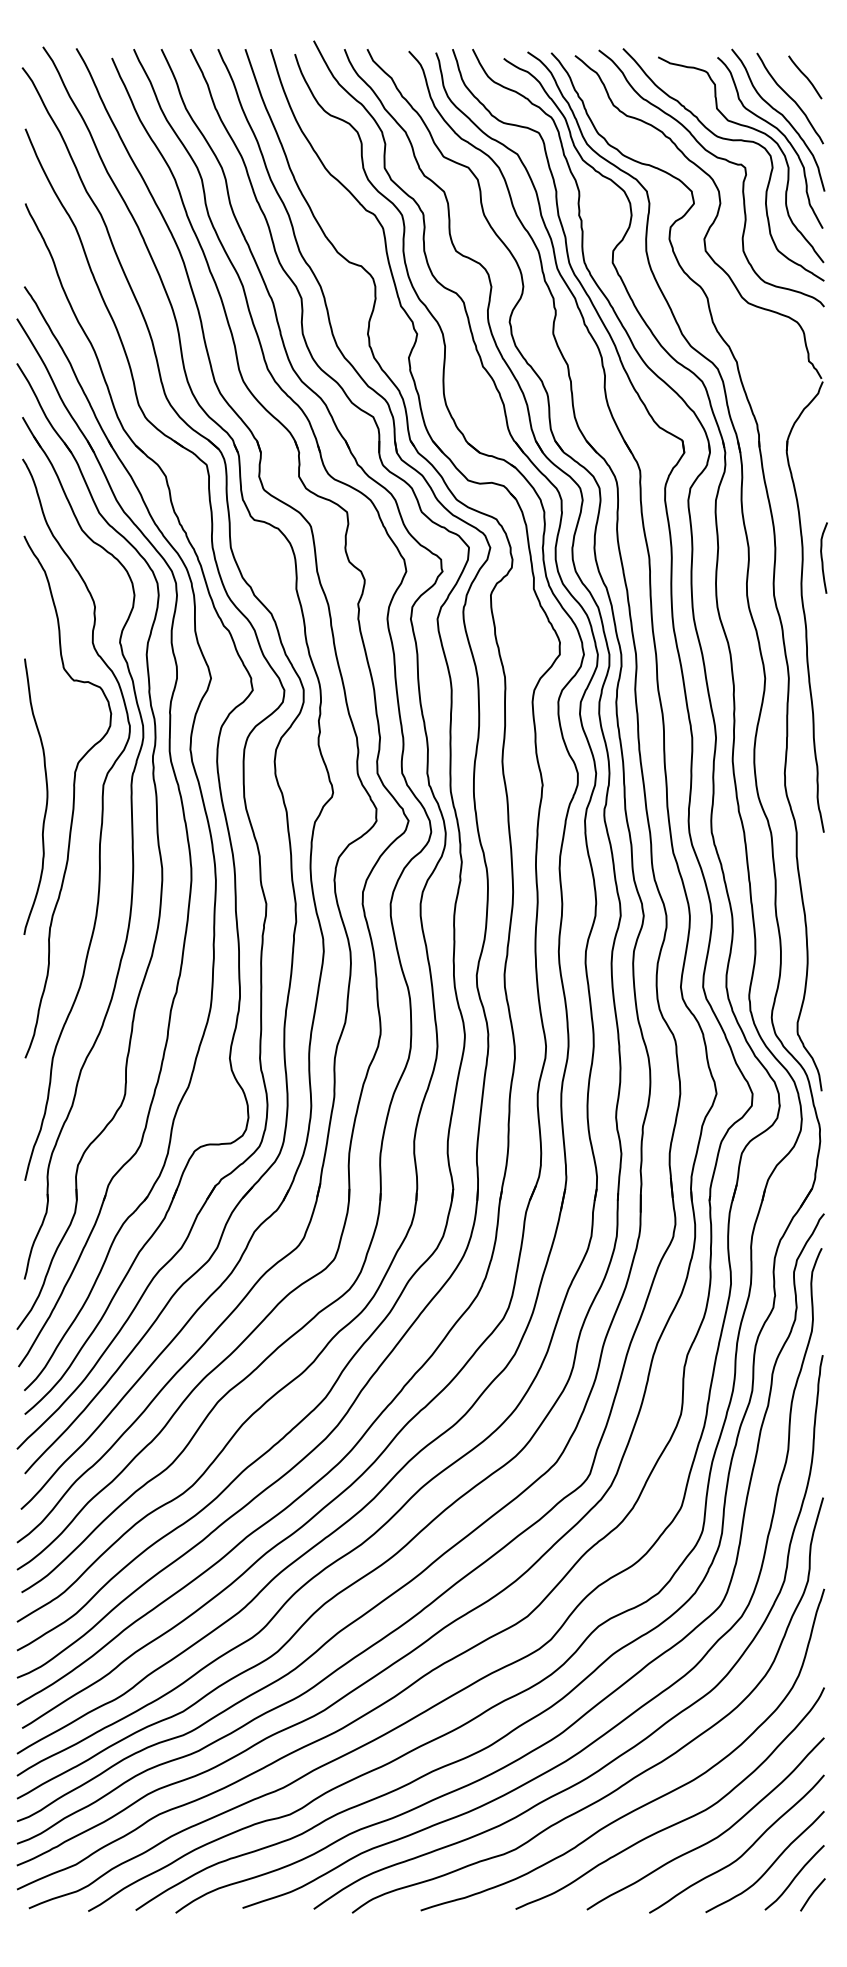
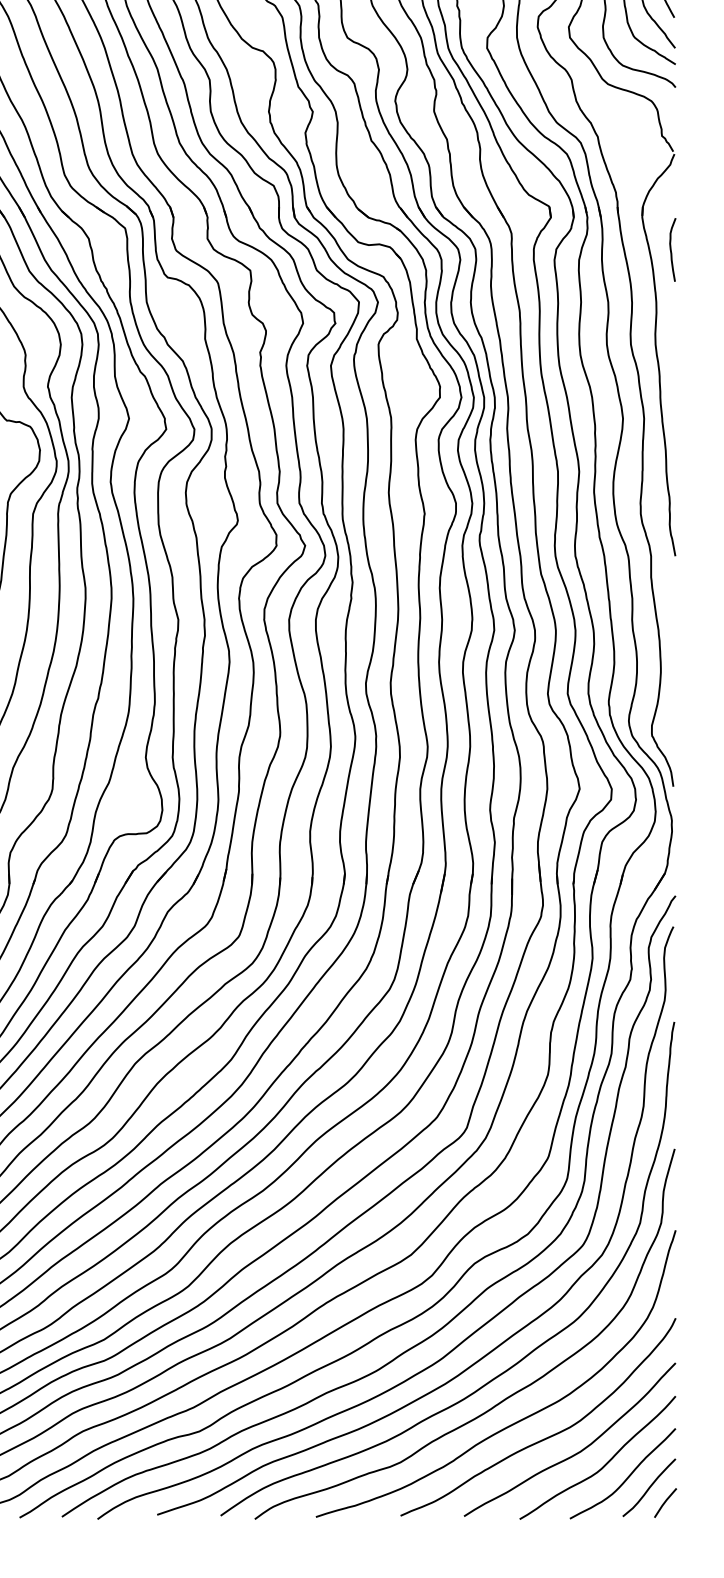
curve: (822, 557) -> (671, 249), moved

